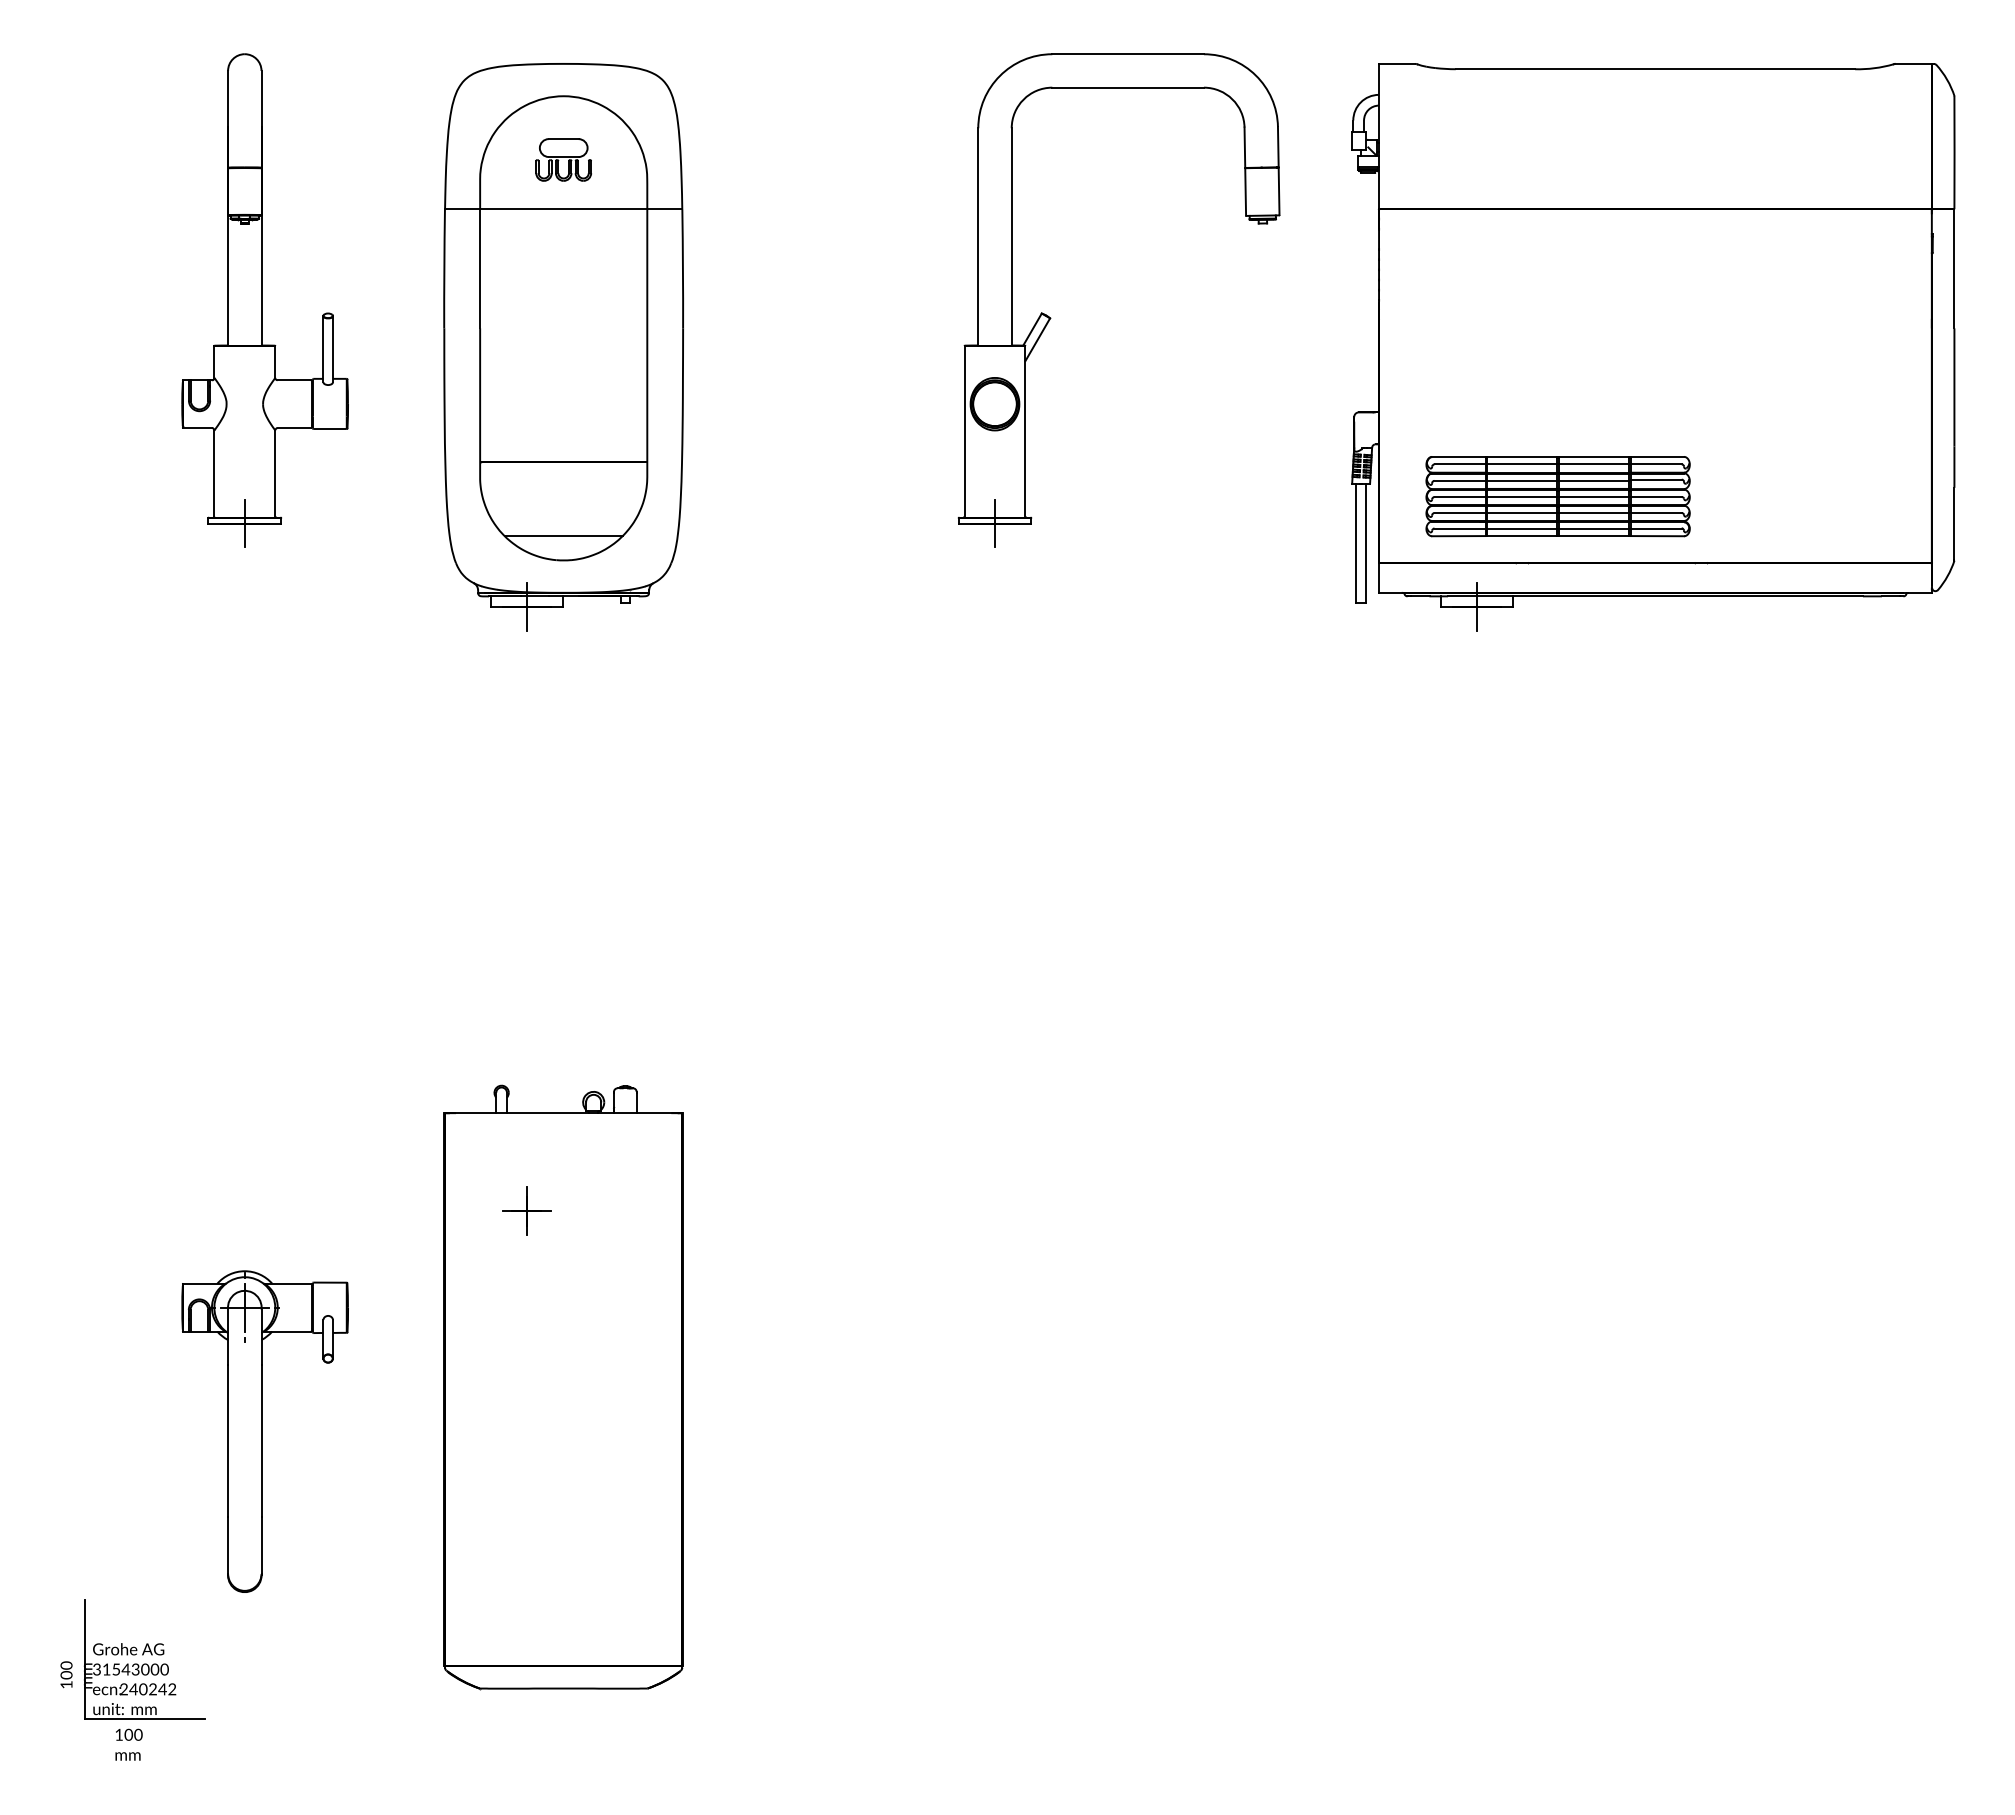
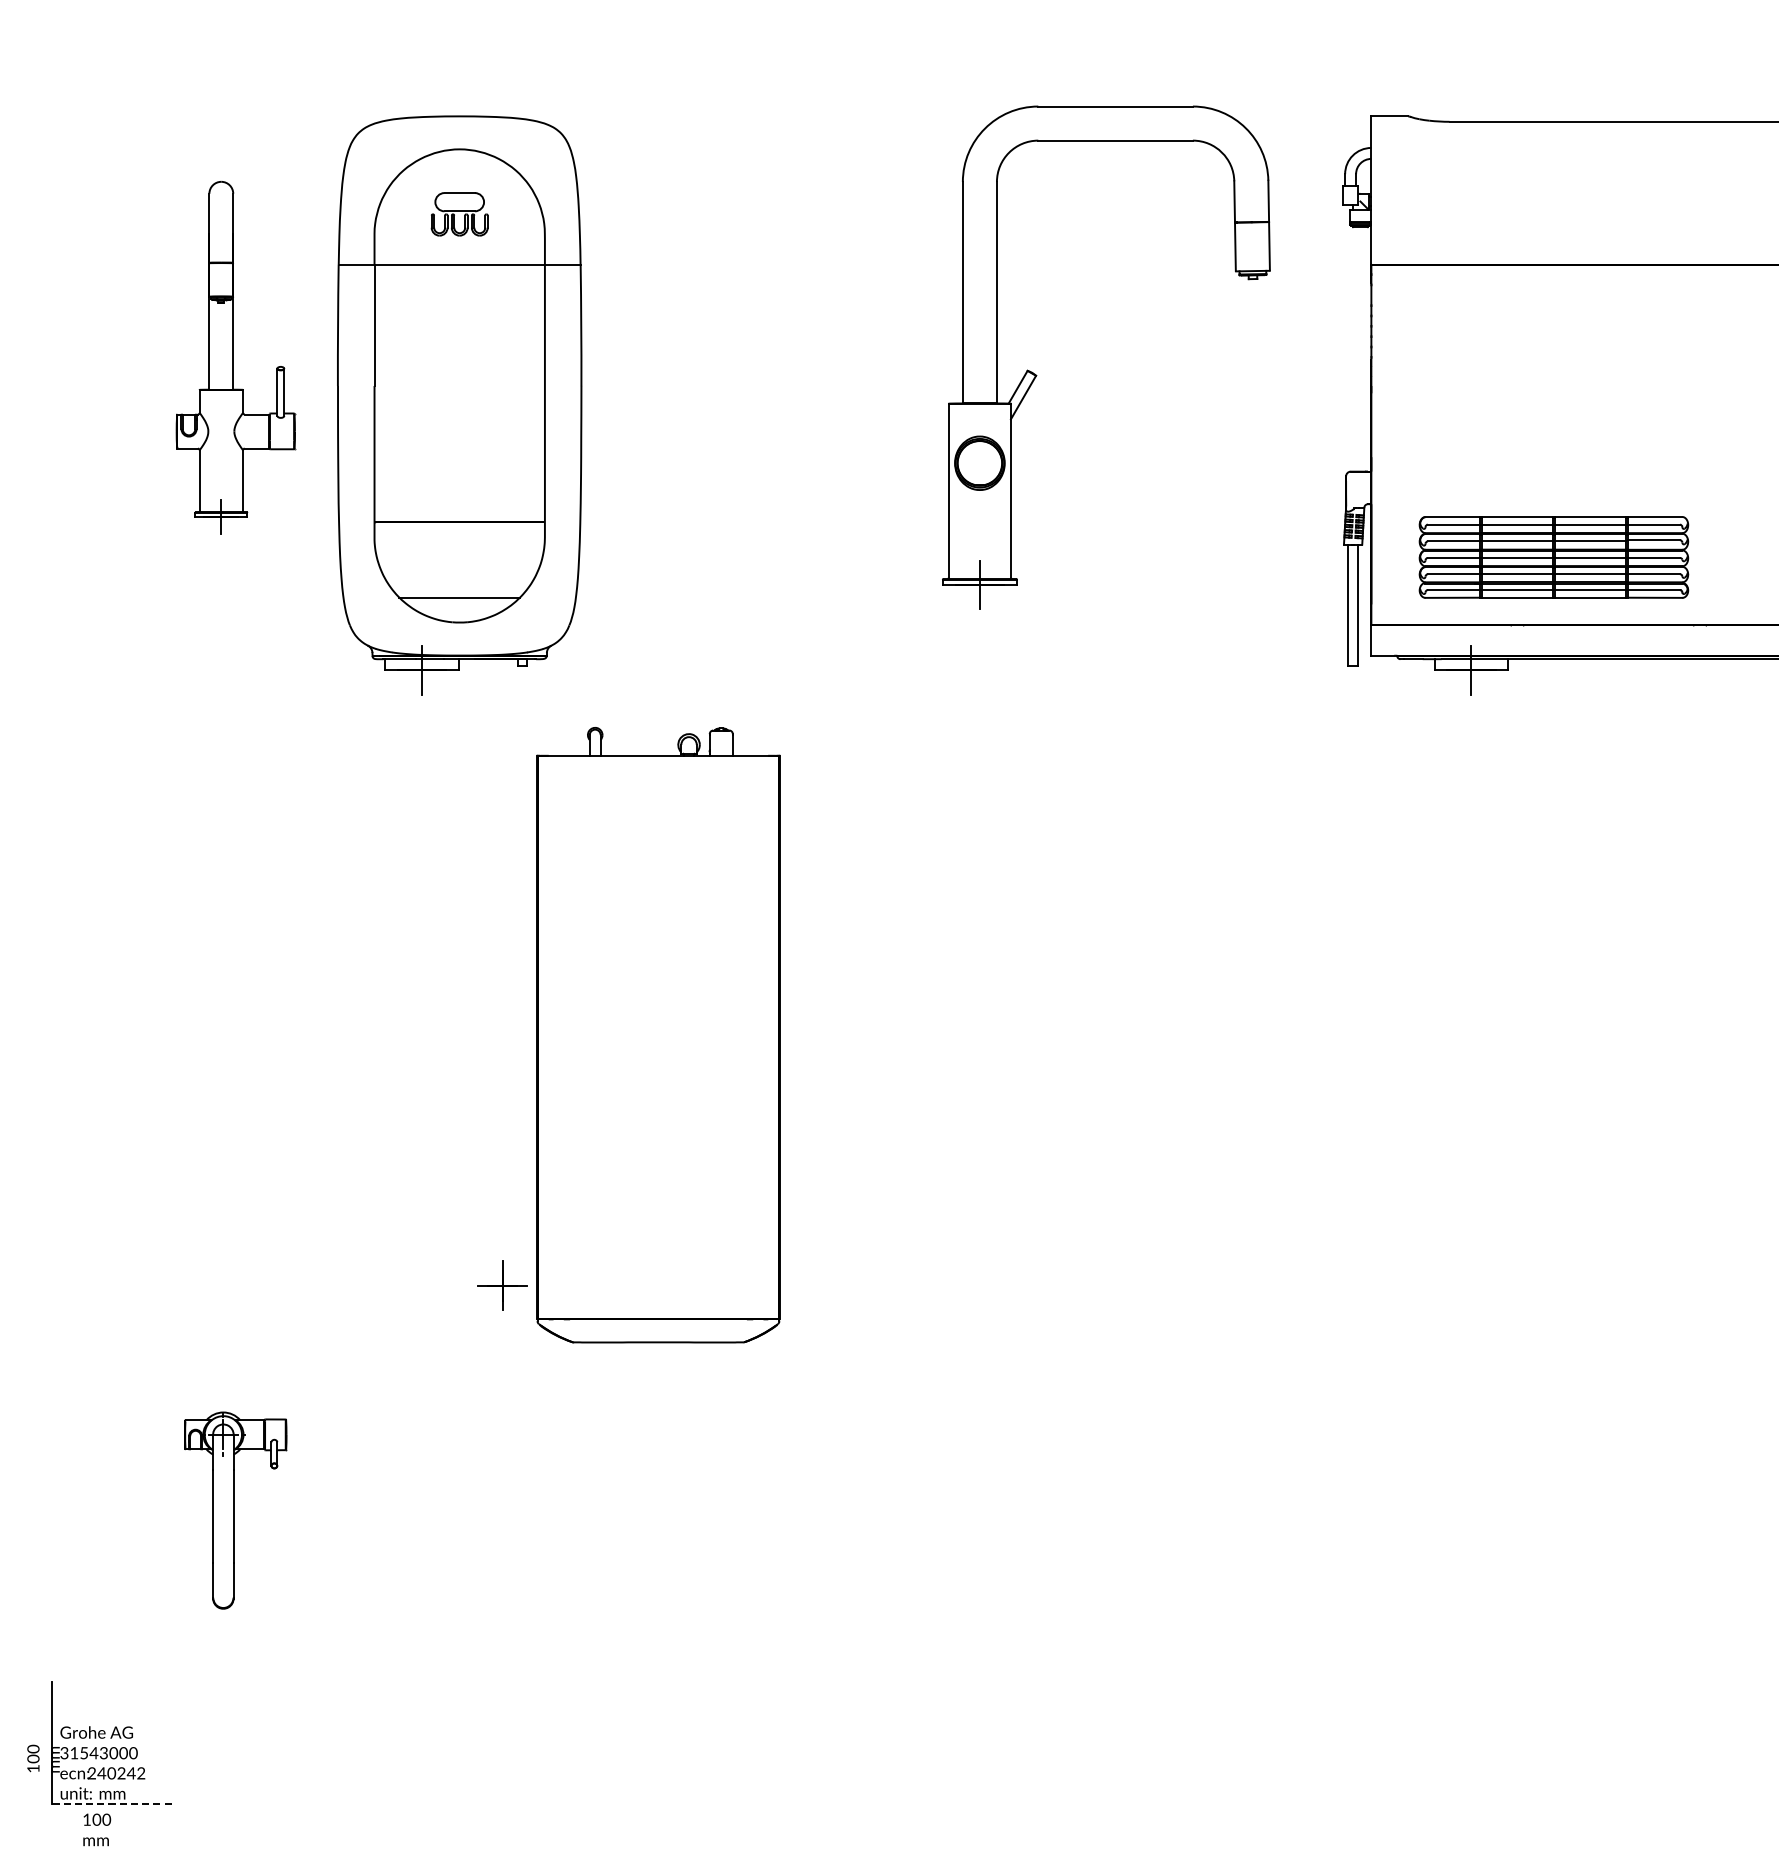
part: (264, 300) -> (235, 357), size x0.7
part: (563, 347) -> (459, 405), moved
part: (563, 1387) -> (658, 1035), moved
part: (264, 1431) -> (235, 1510), size x0.6
line: (144, 1719) -> (112, 1804), solid -> dashed

